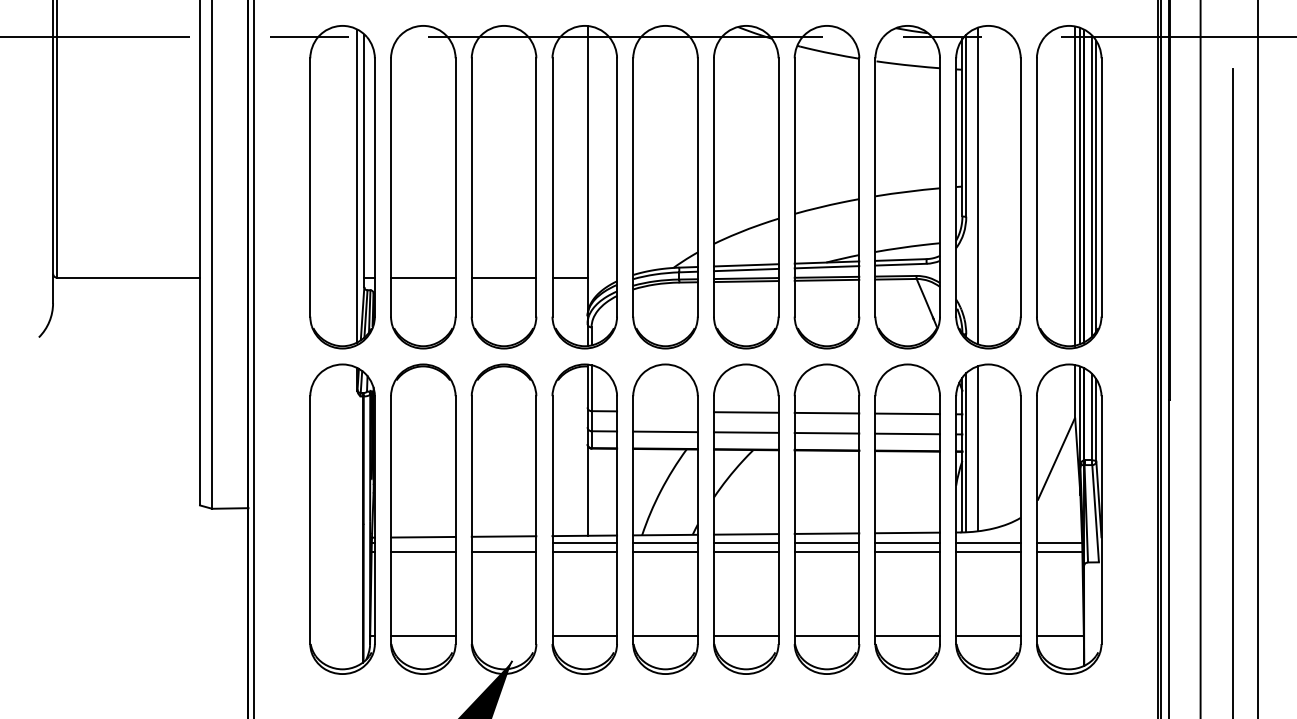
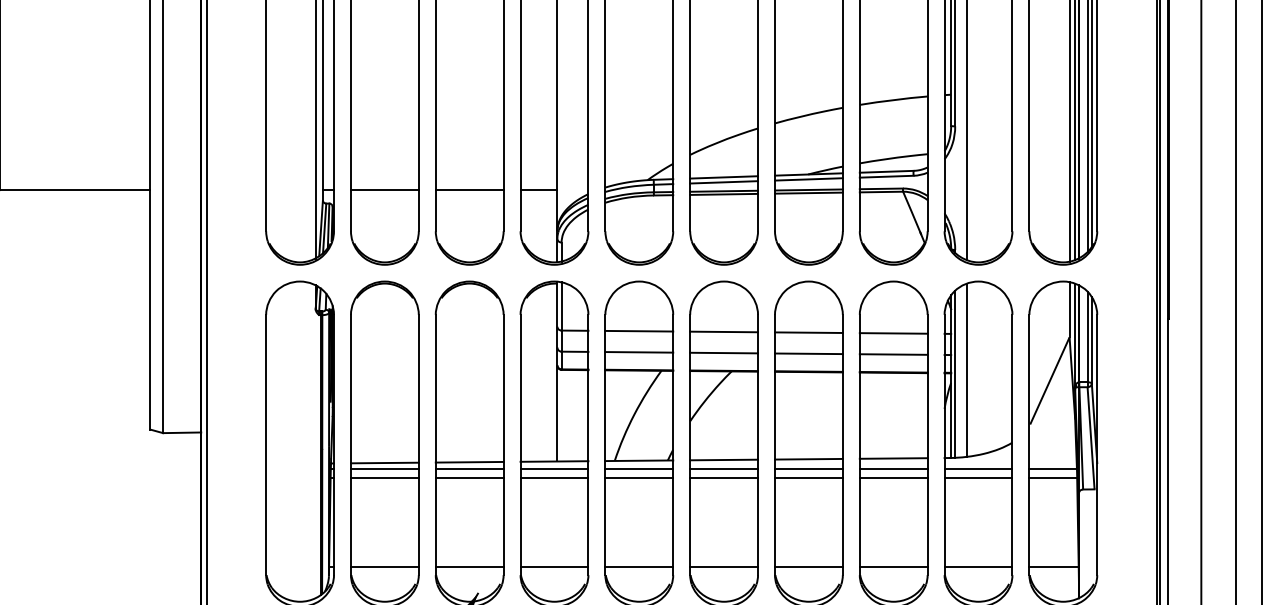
line: (665, 411) -> (639, 330), added
line: (423, 542) -> (385, 468), added
line: (503, 542) -> (469, 468), added
line: (503, 635) -> (469, 566), added

